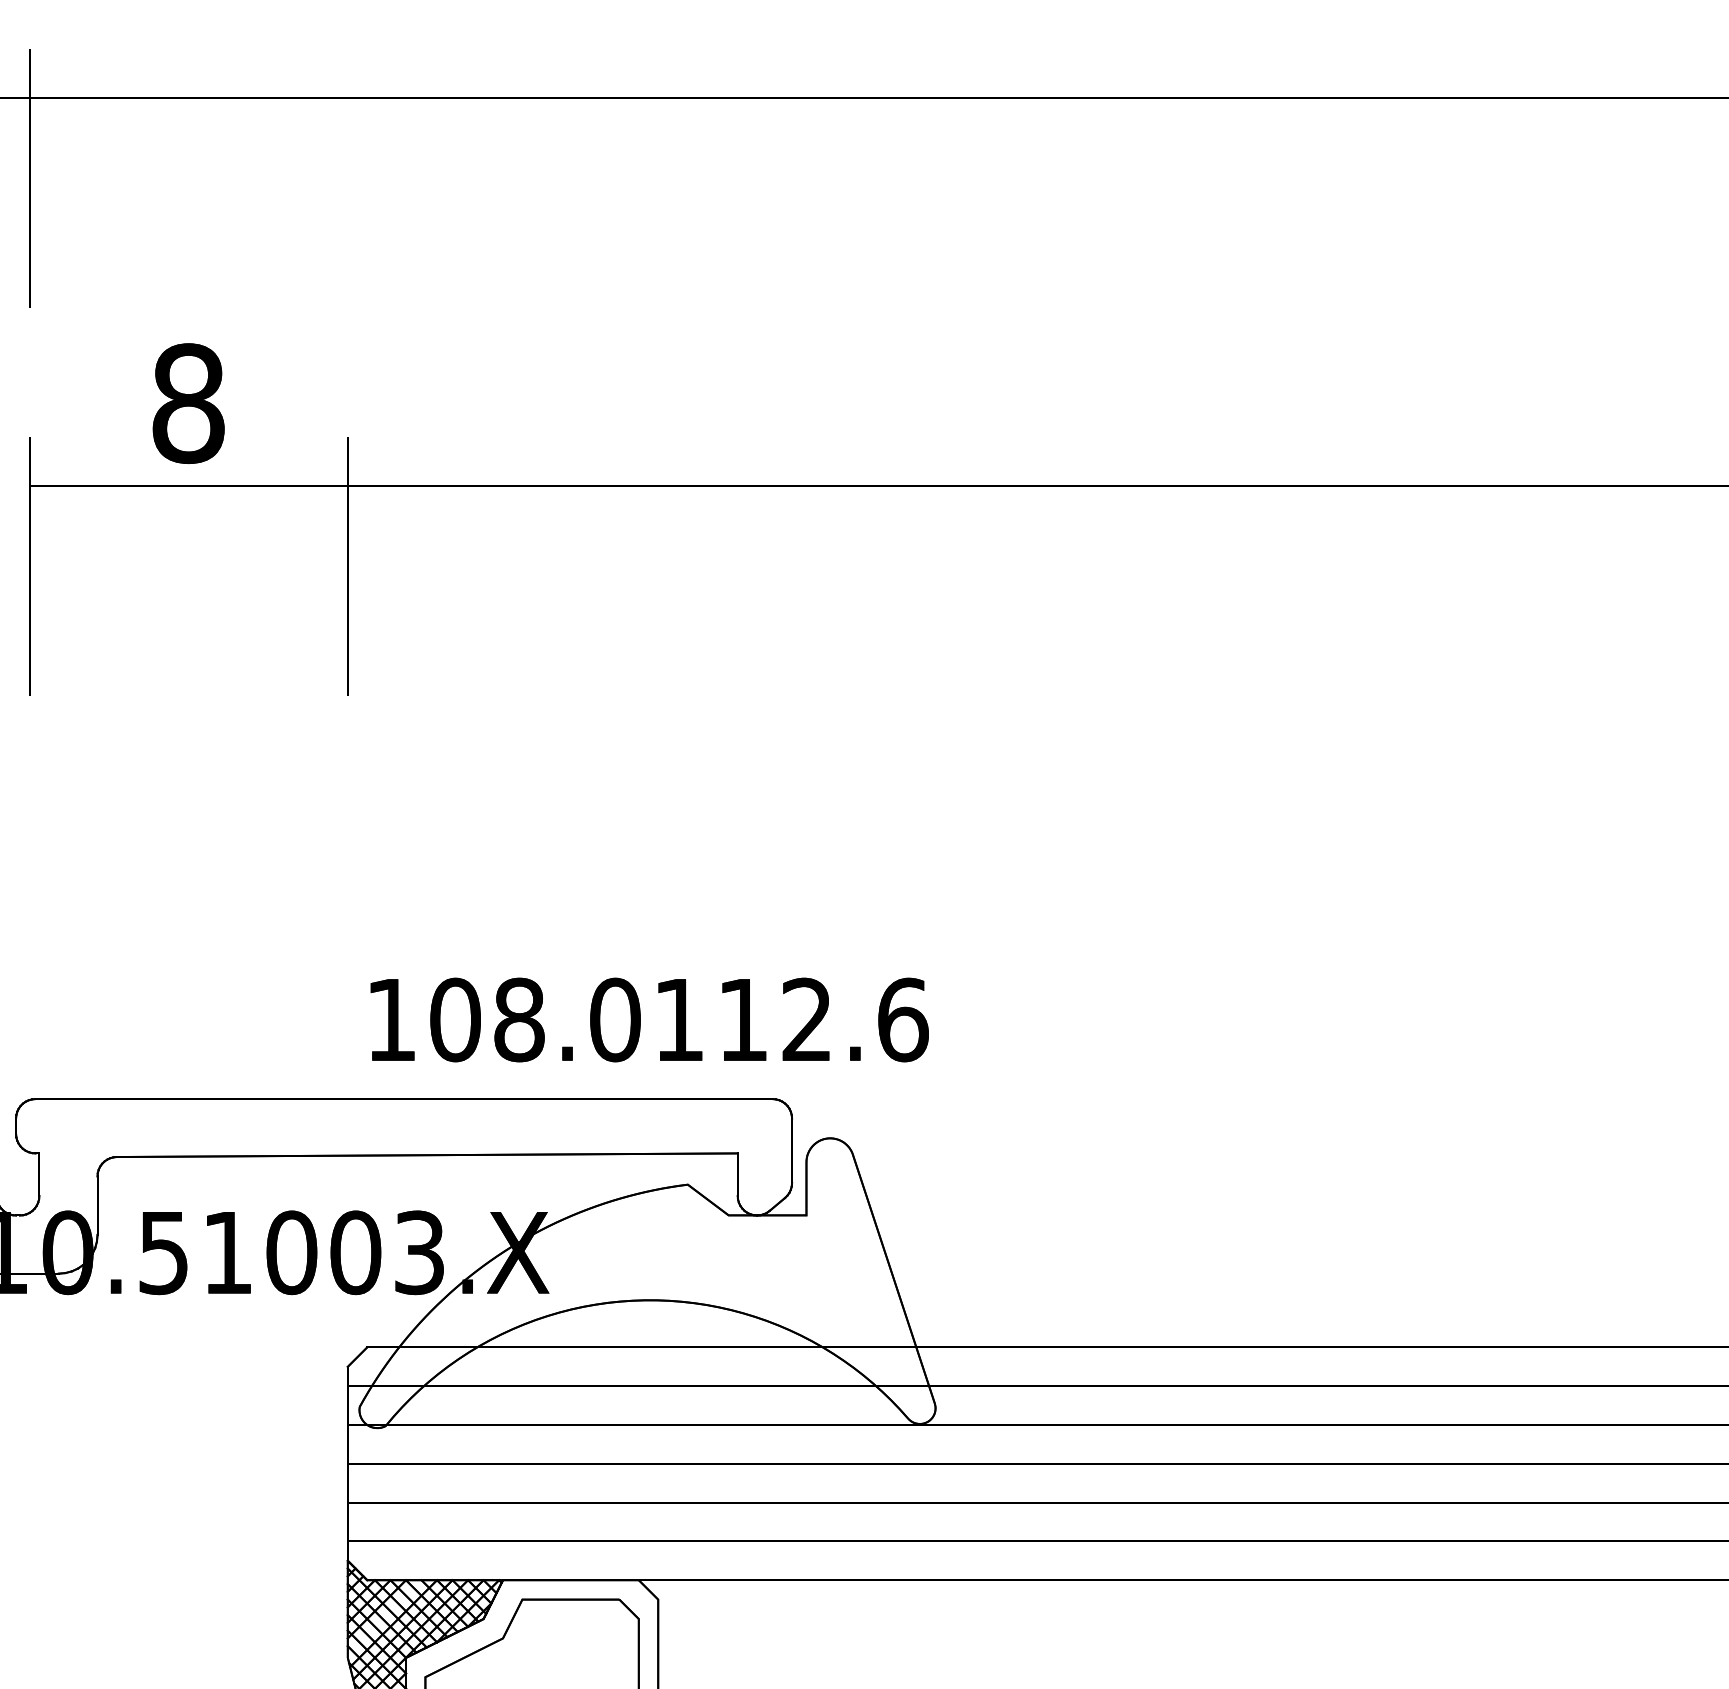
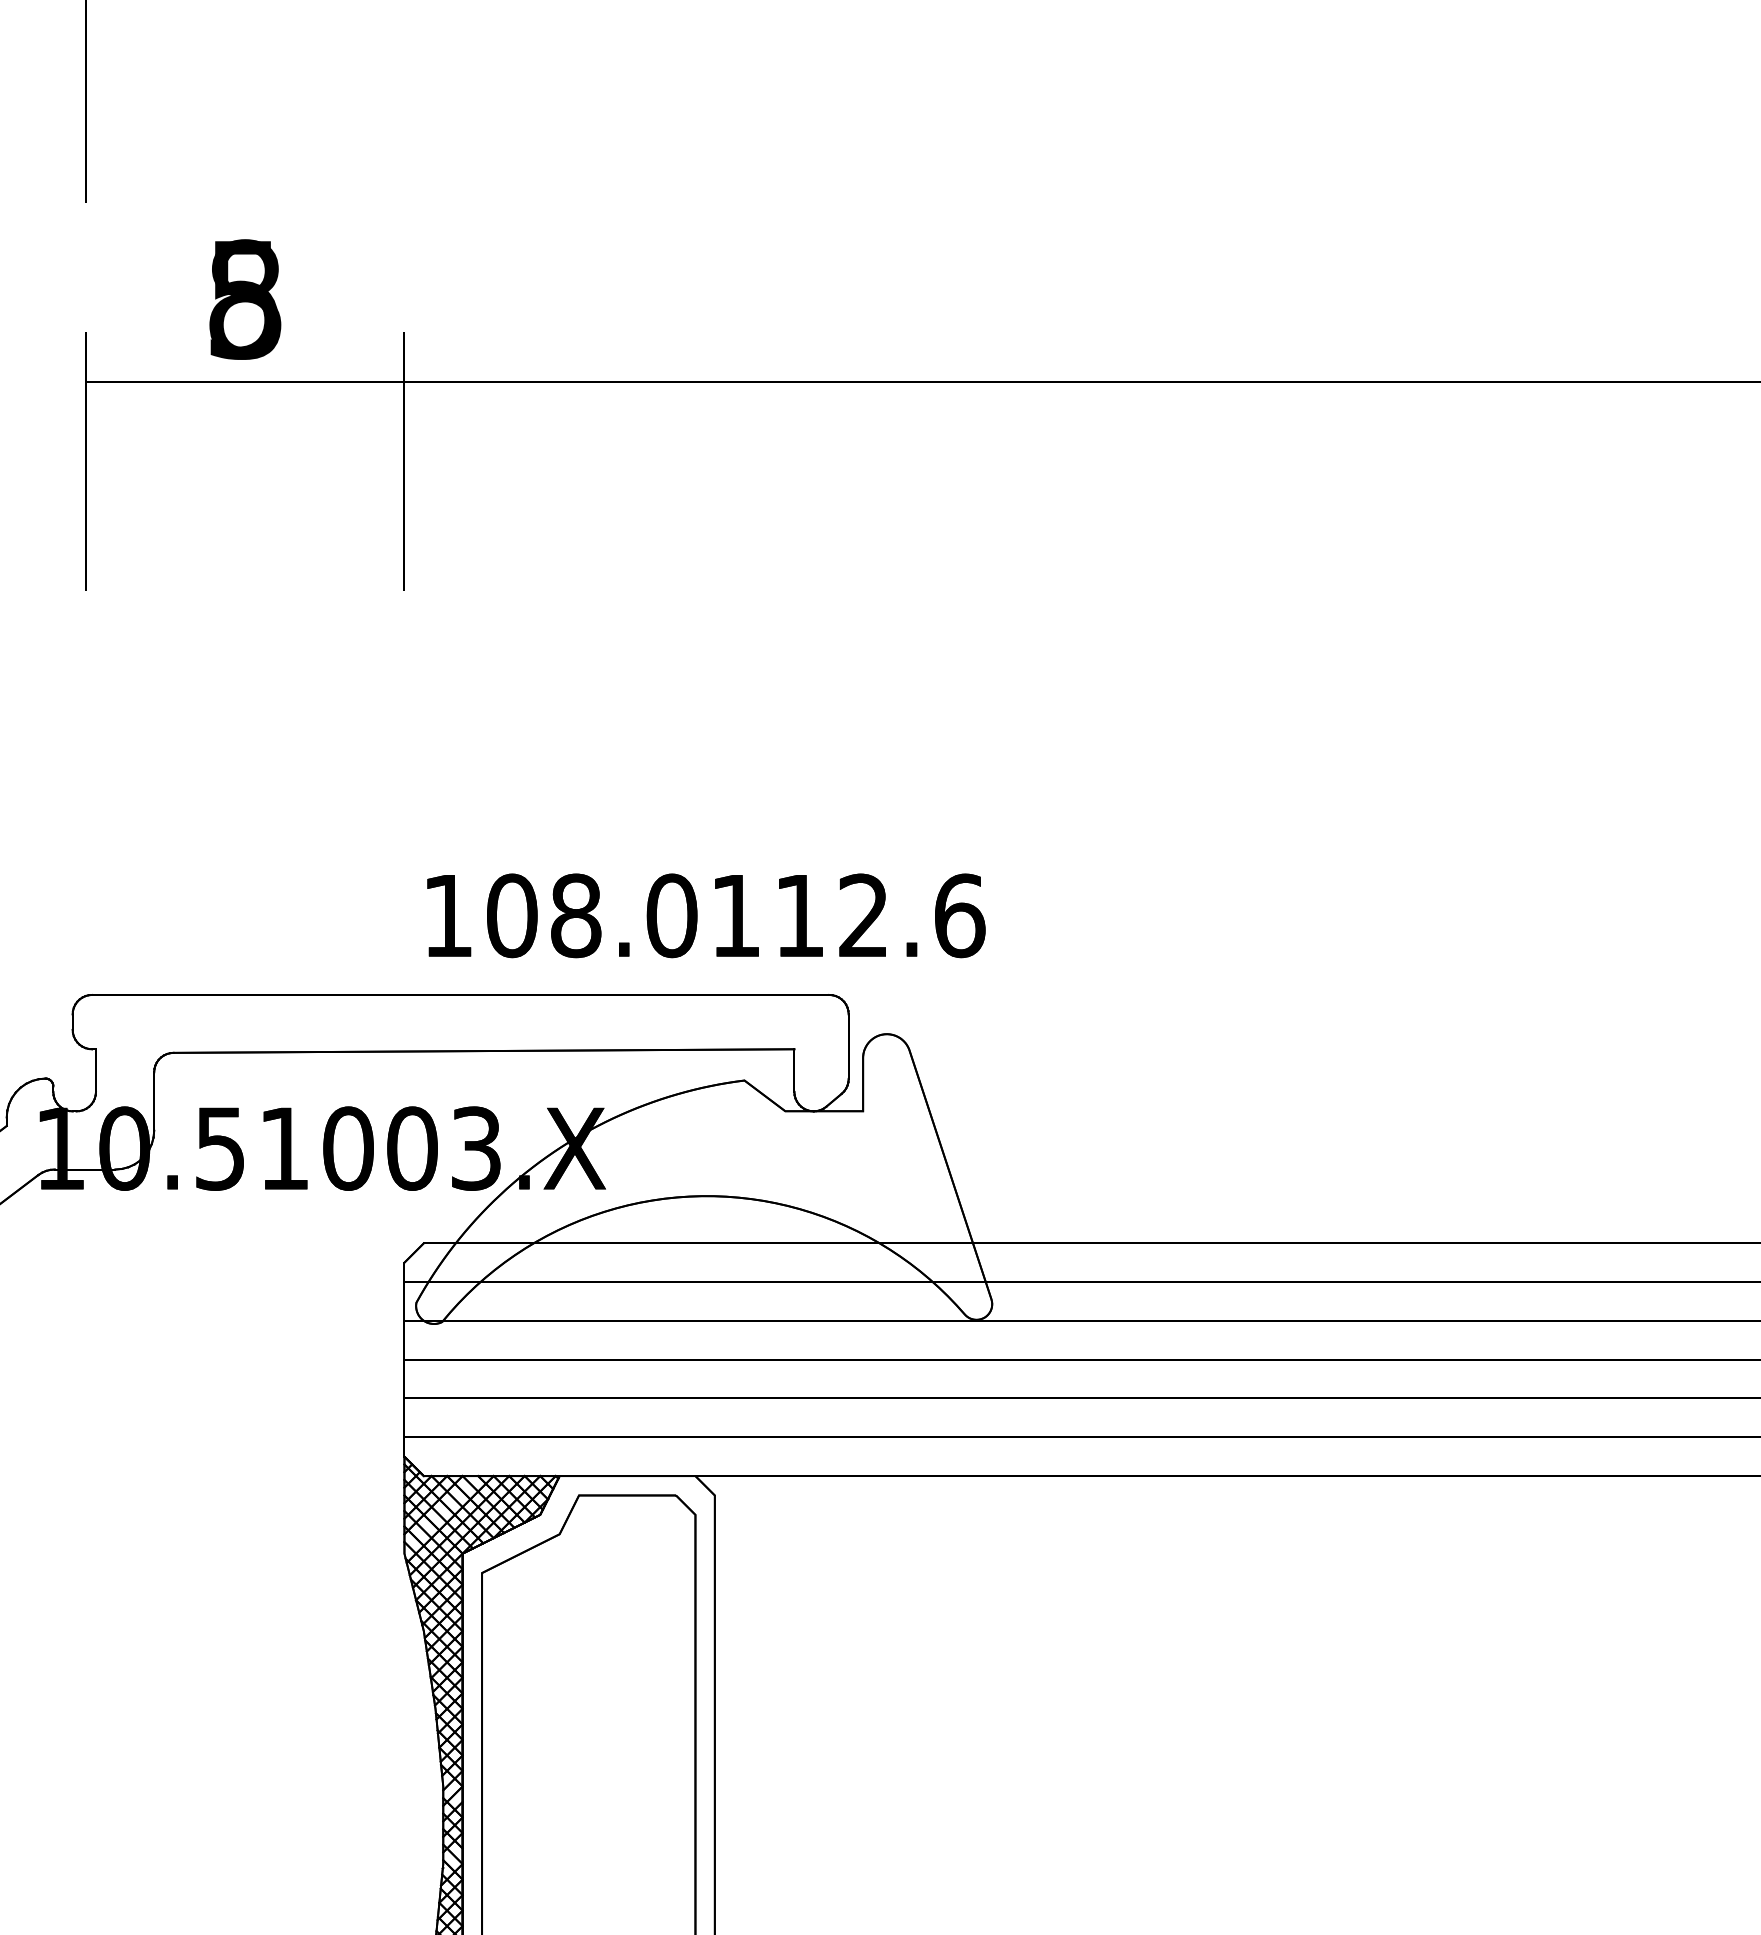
text: (188, 403) -> (245, 299), 8 -> 5

